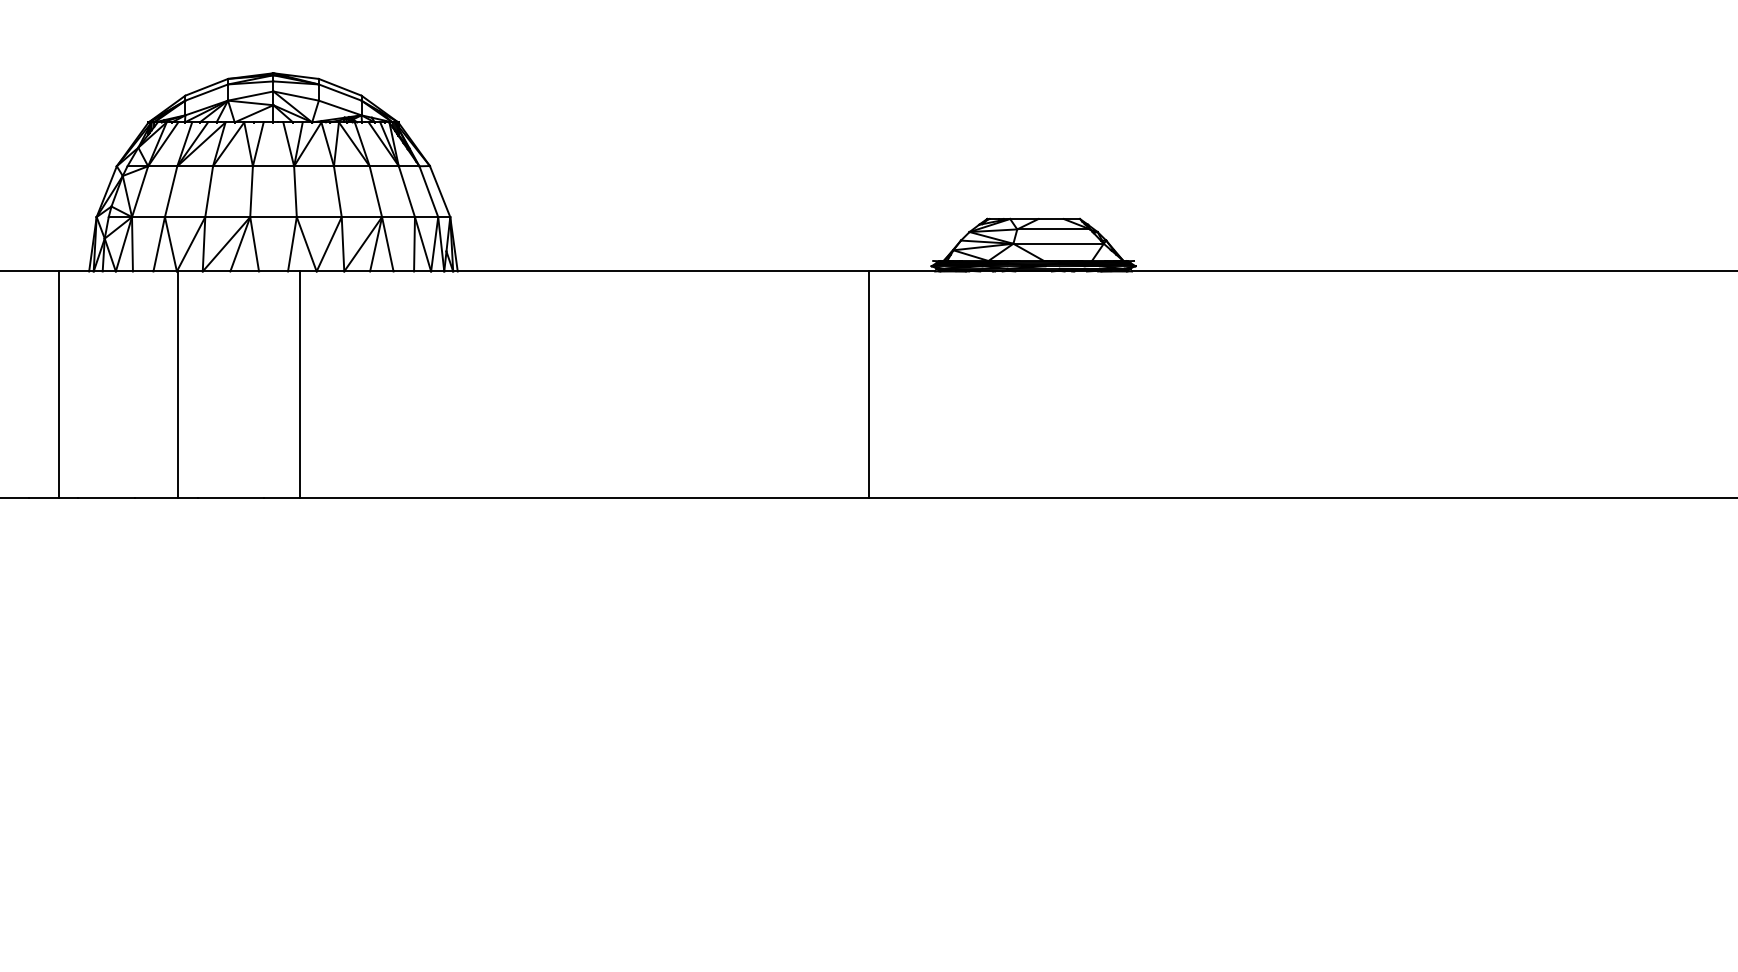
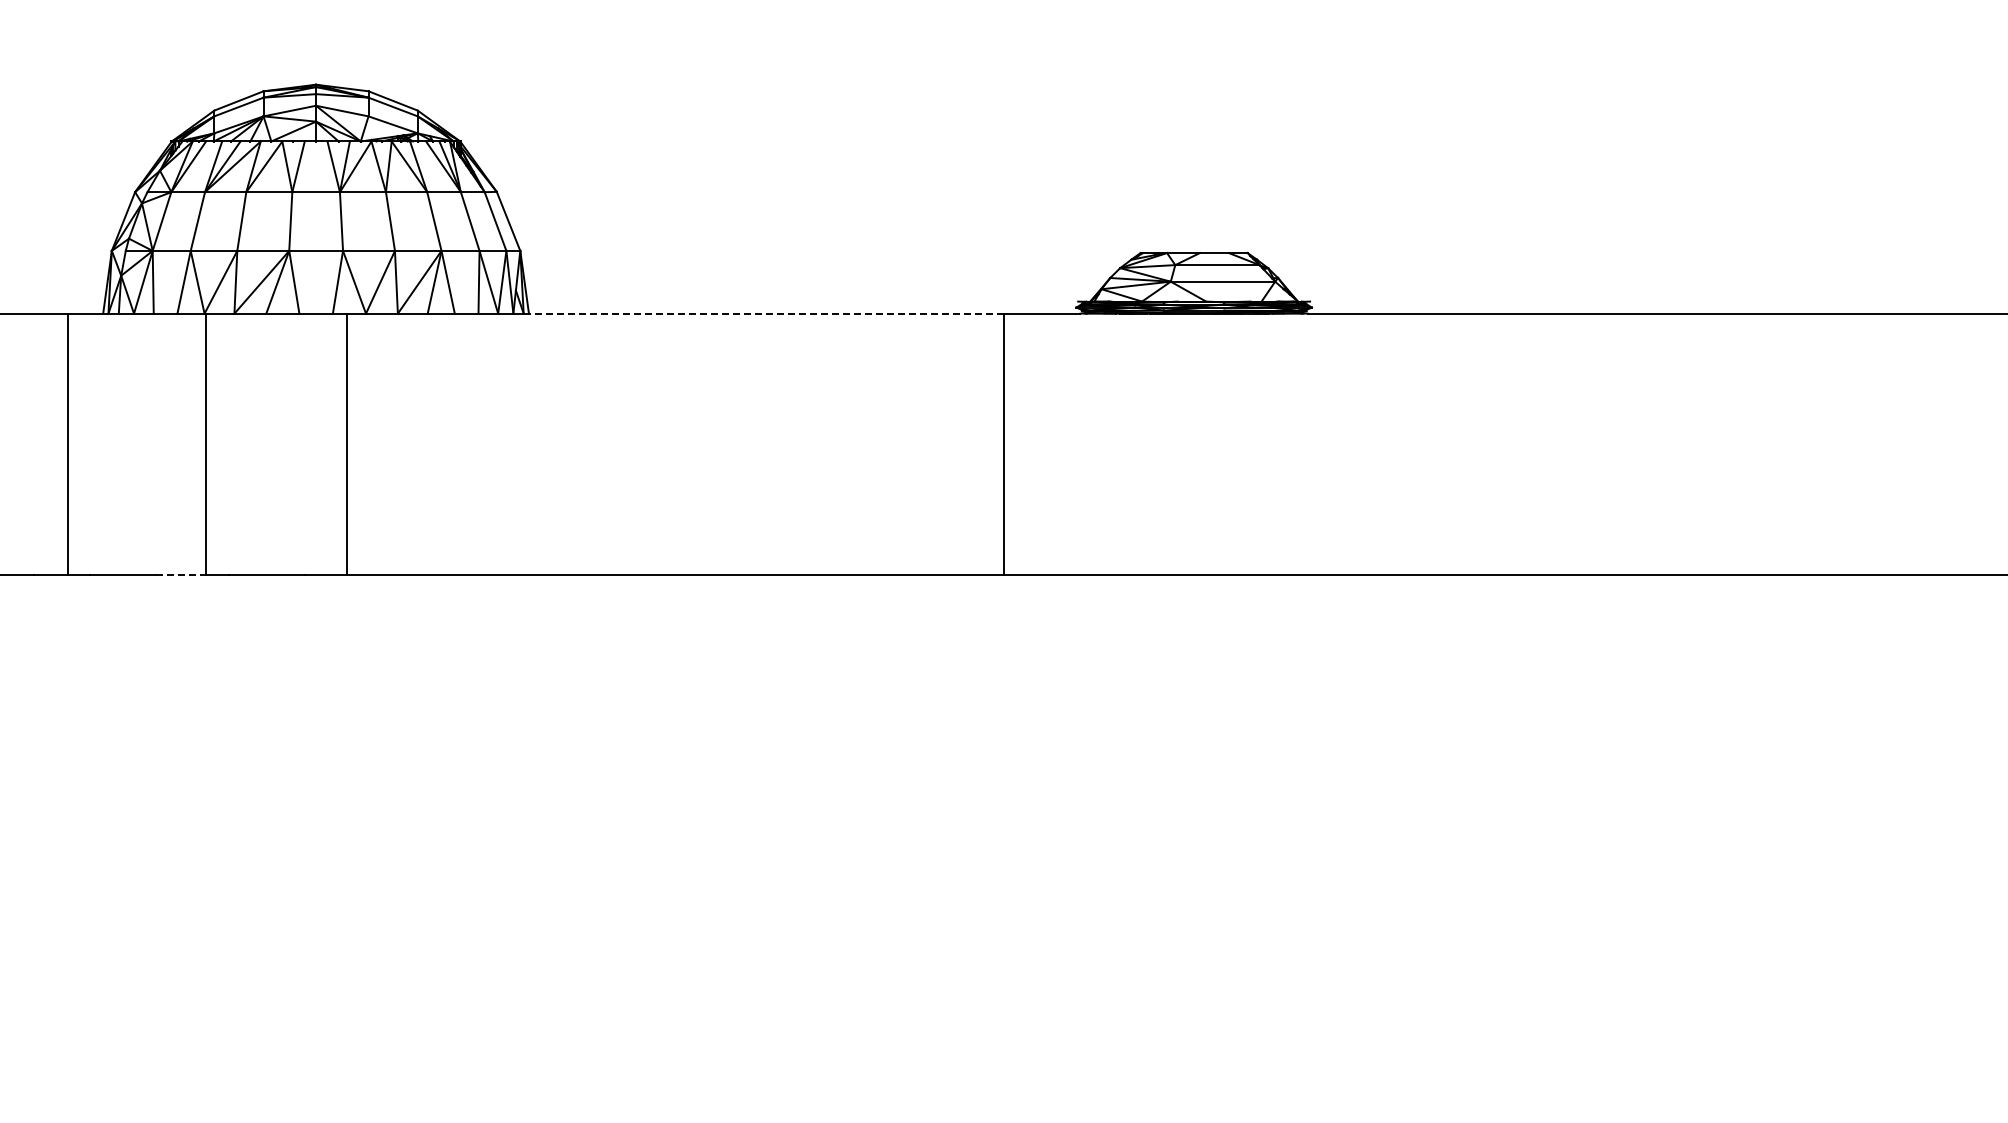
line: (662, 271) -> (765, 313), solid -> dashed
line: (156, 498) -> (180, 575), solid -> dashed

